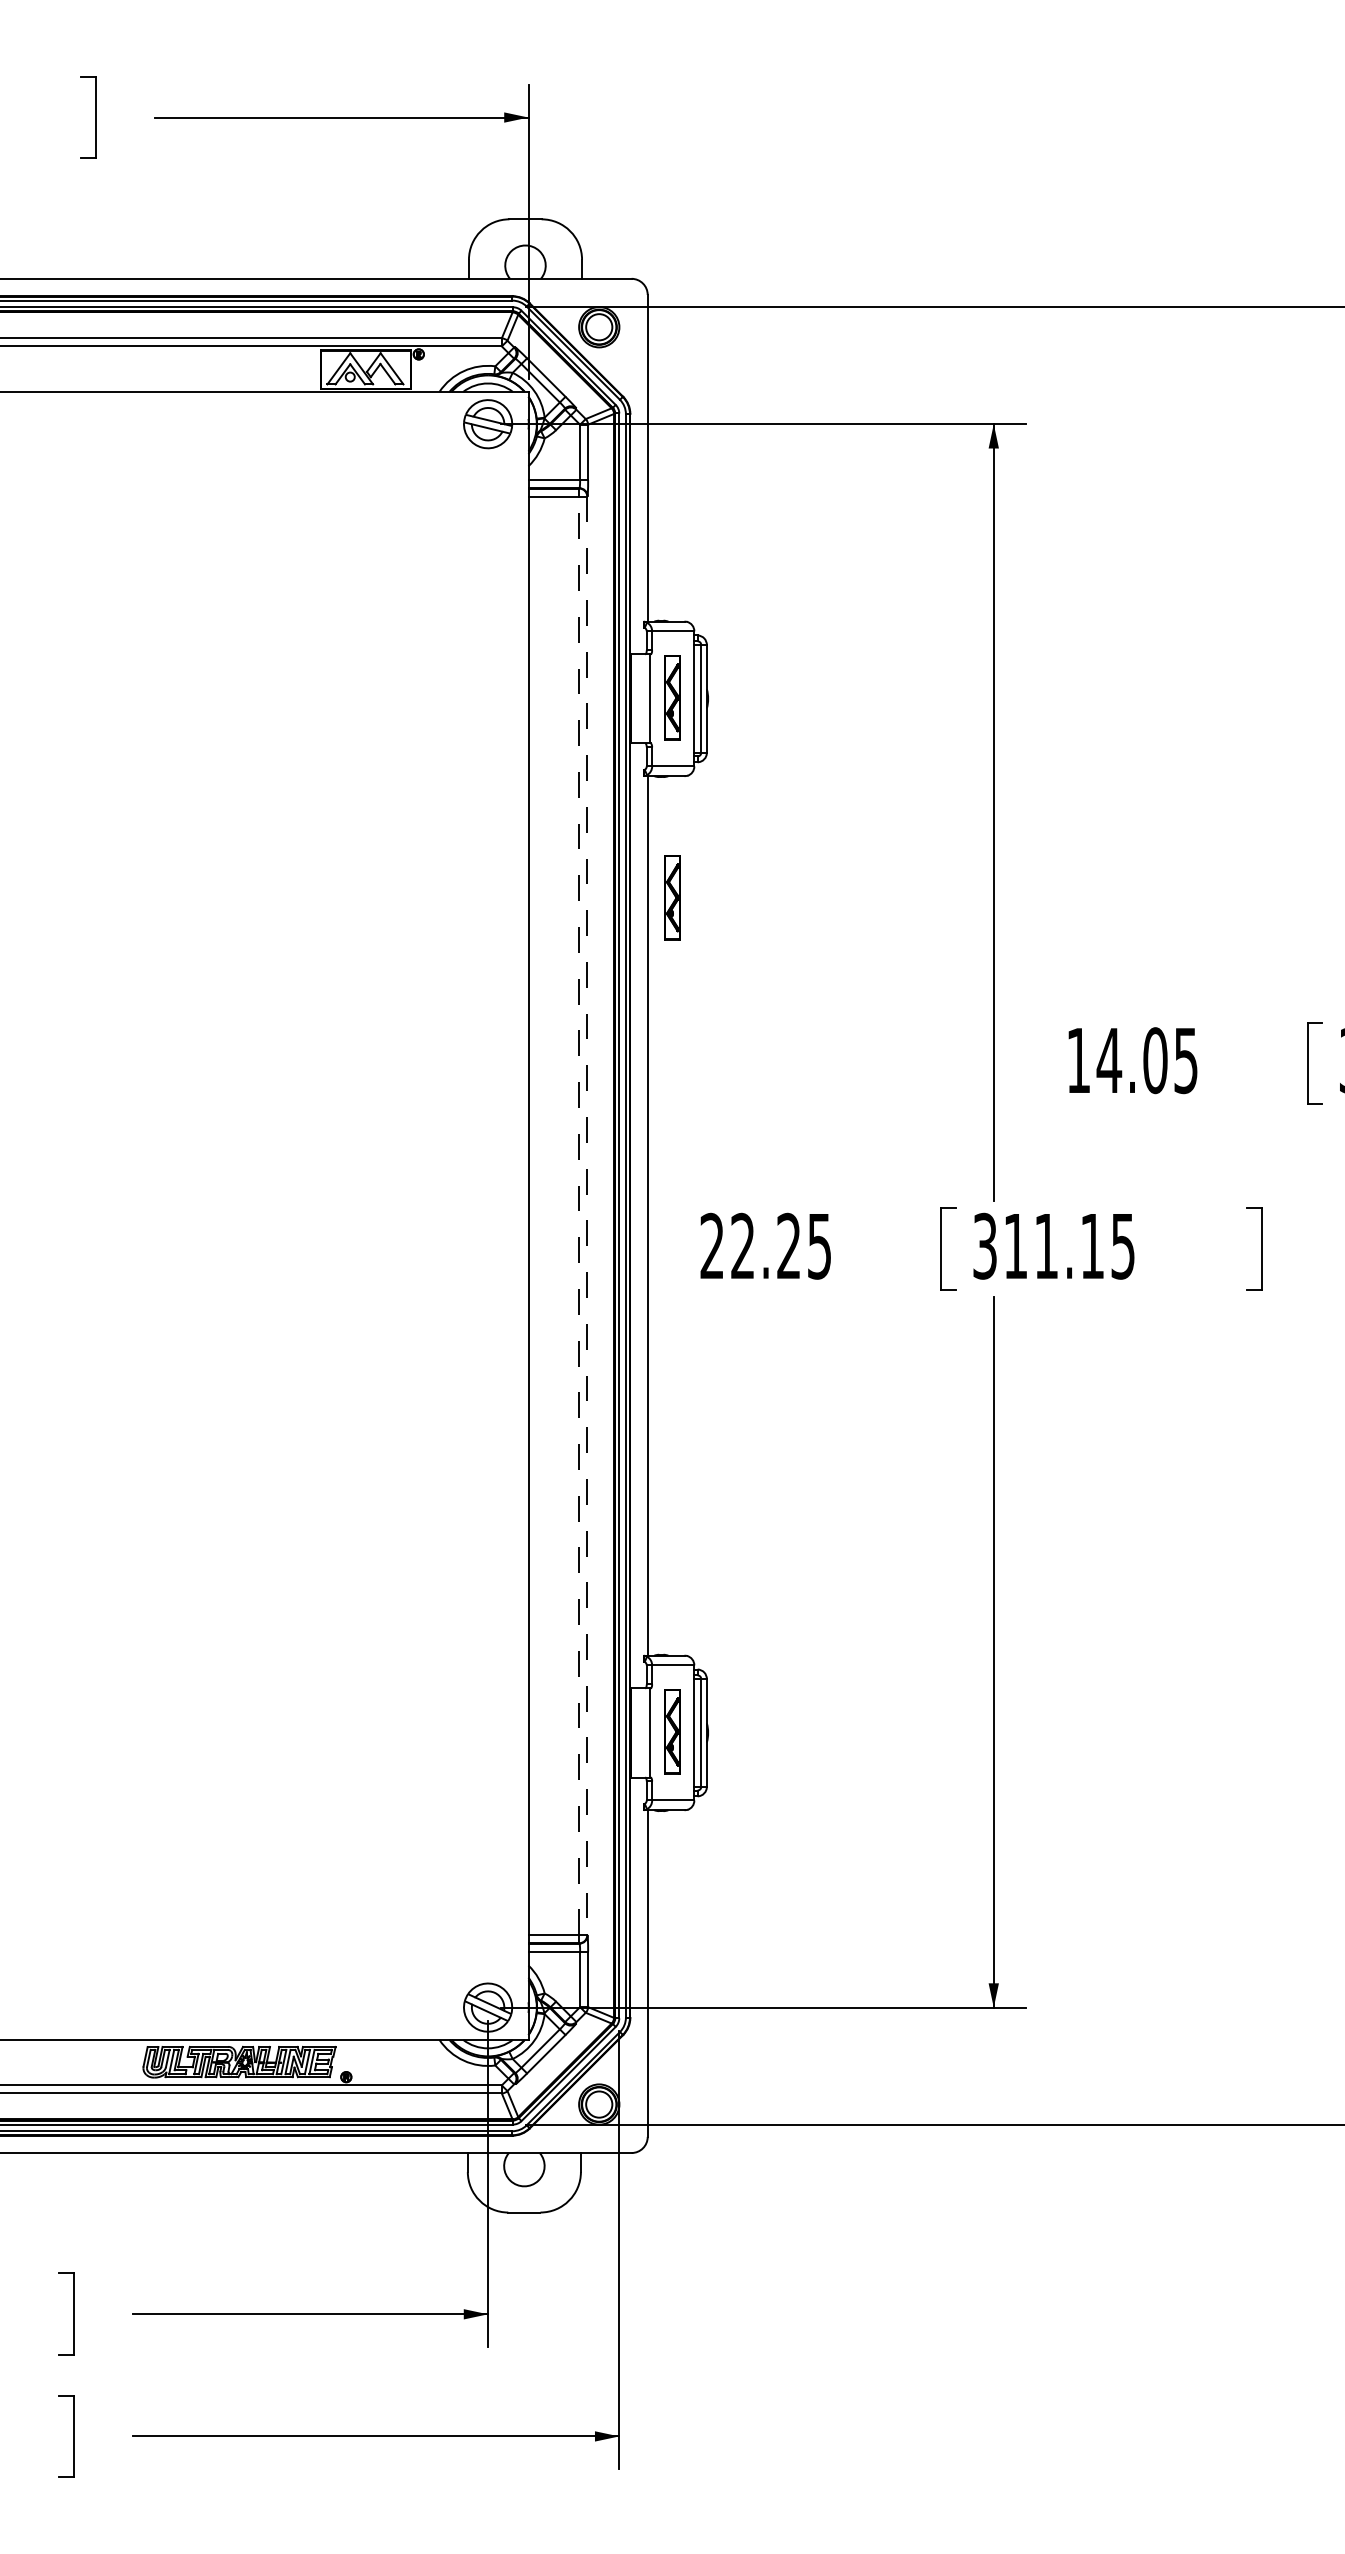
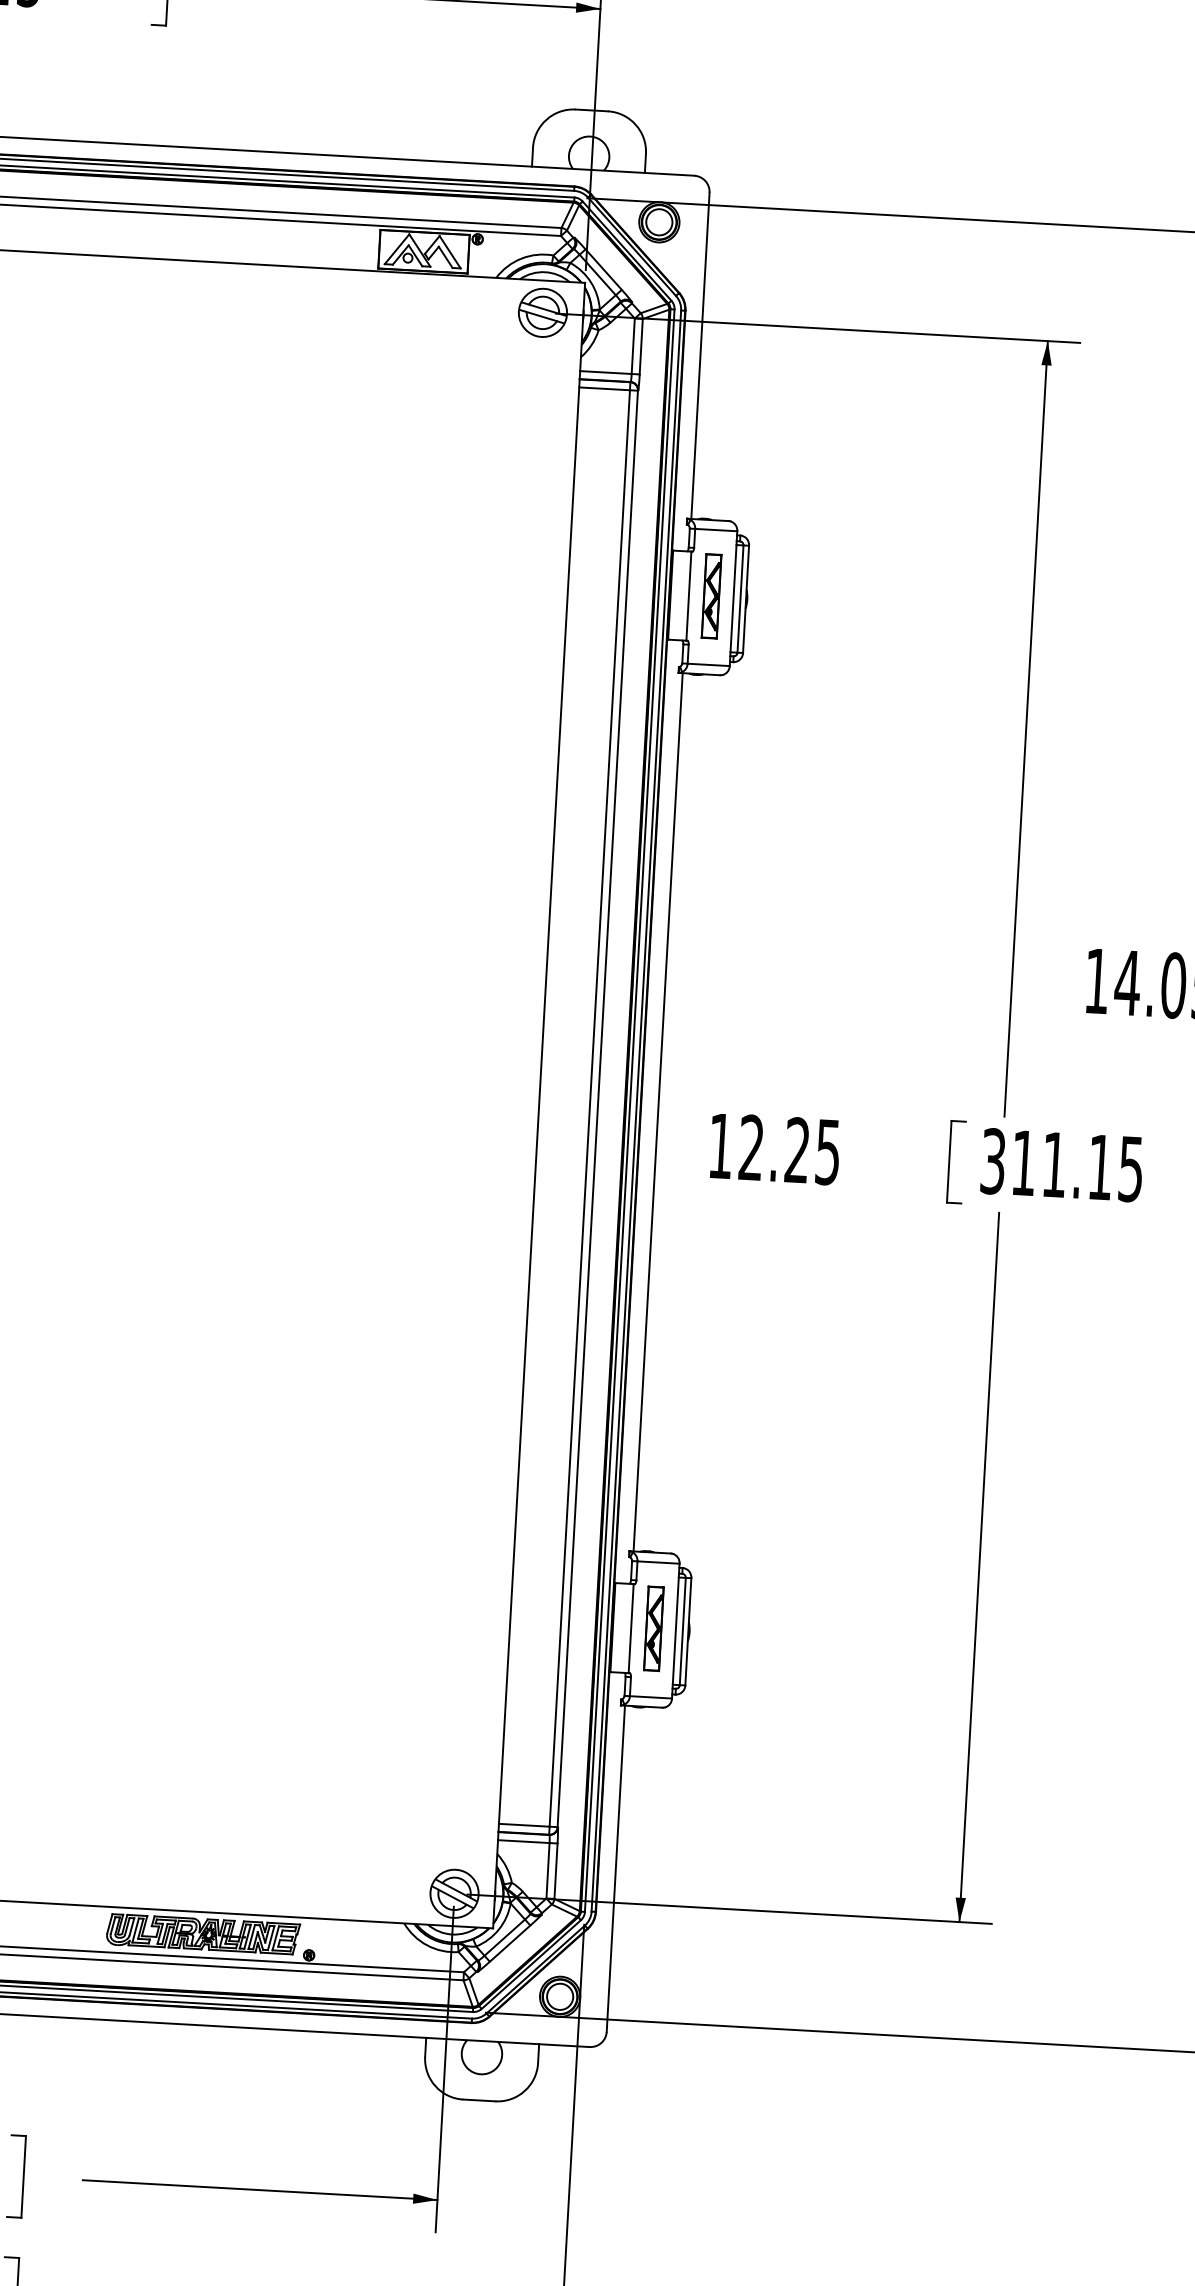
part: (672, 897) -> (700, 795), removed
line: (579, 1215) -> (590, 1108), dashed -> solid
line: (587, 1216) -> (597, 1109), dashed -> solid
text: (711, 1245) -> (720, 1145), 22.25 -> 12.25

